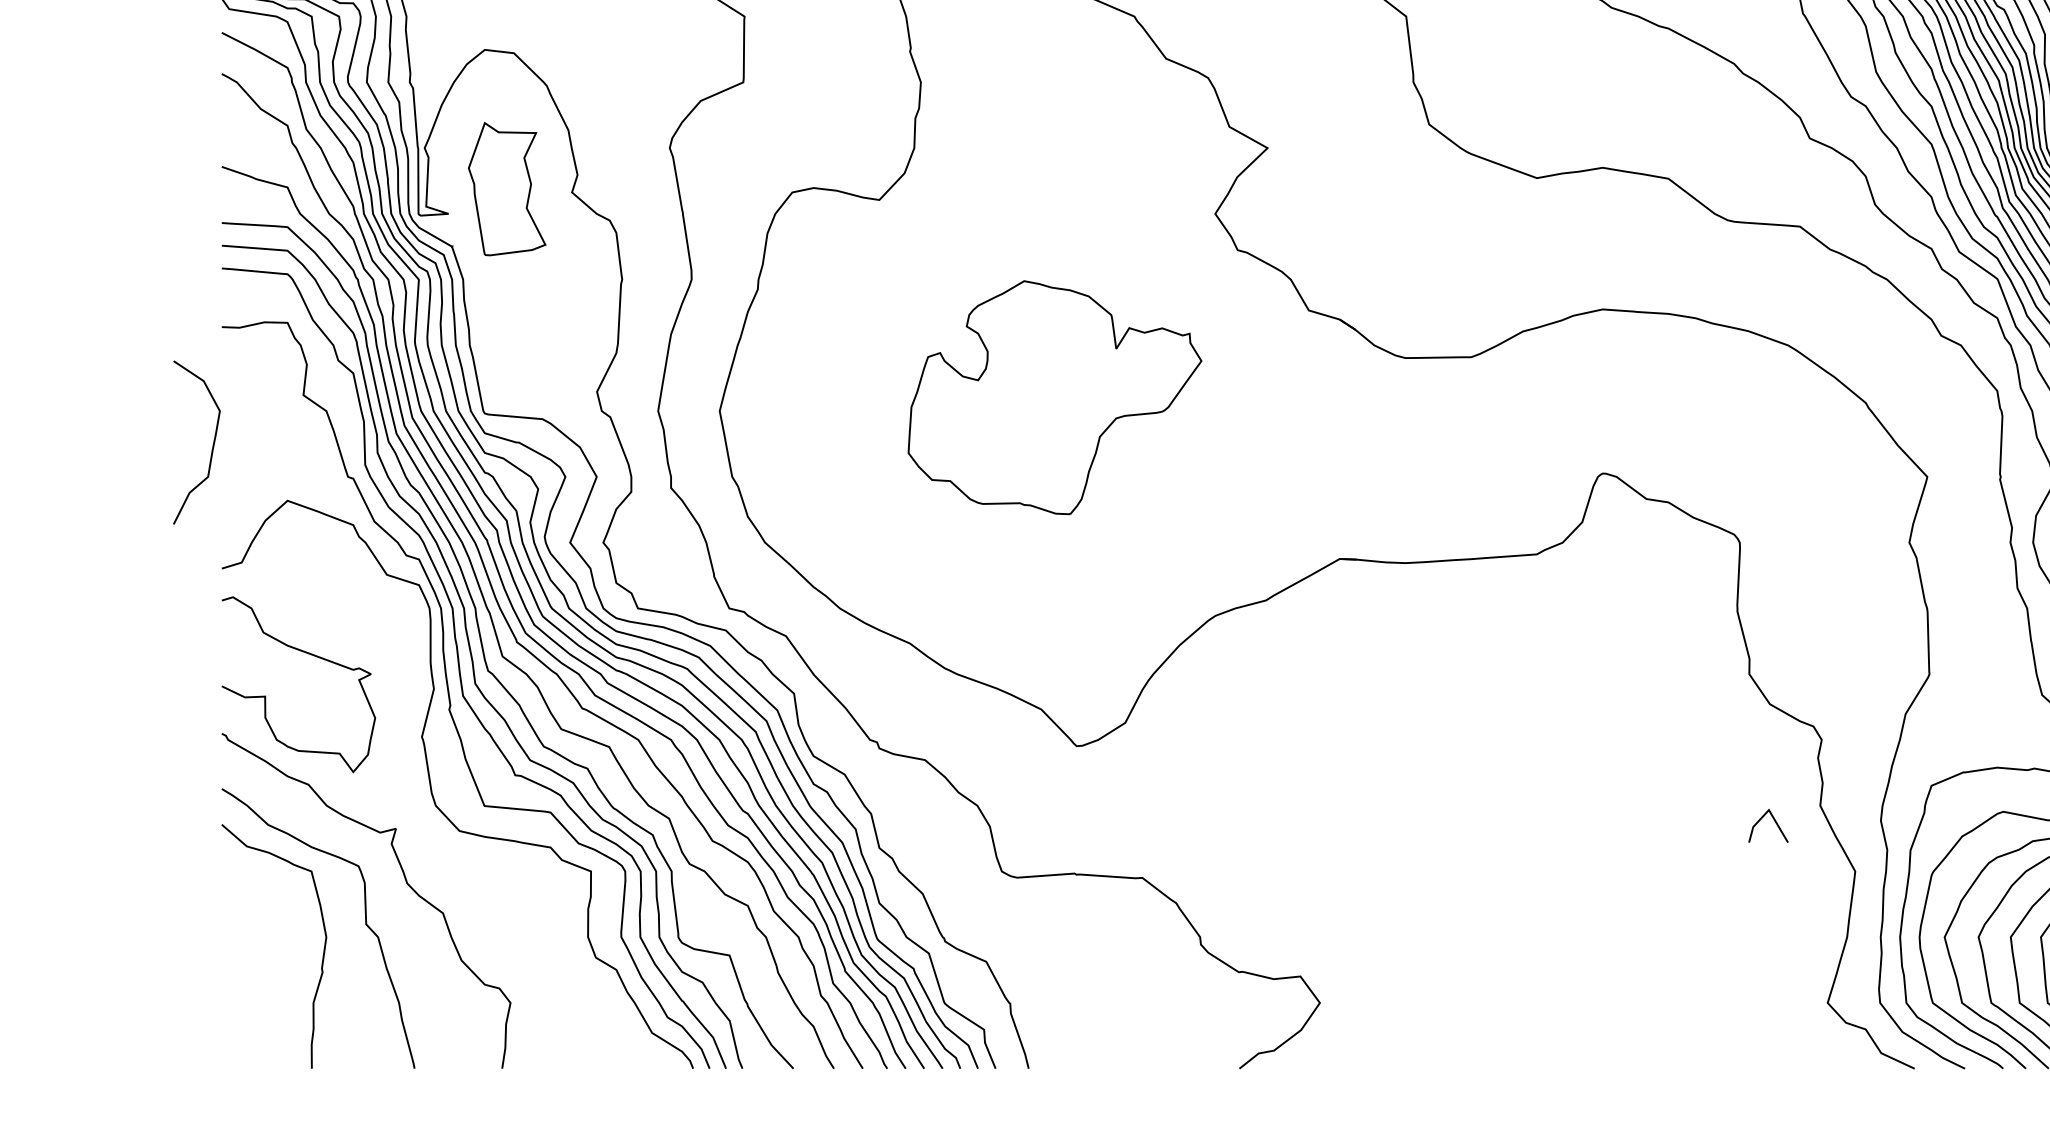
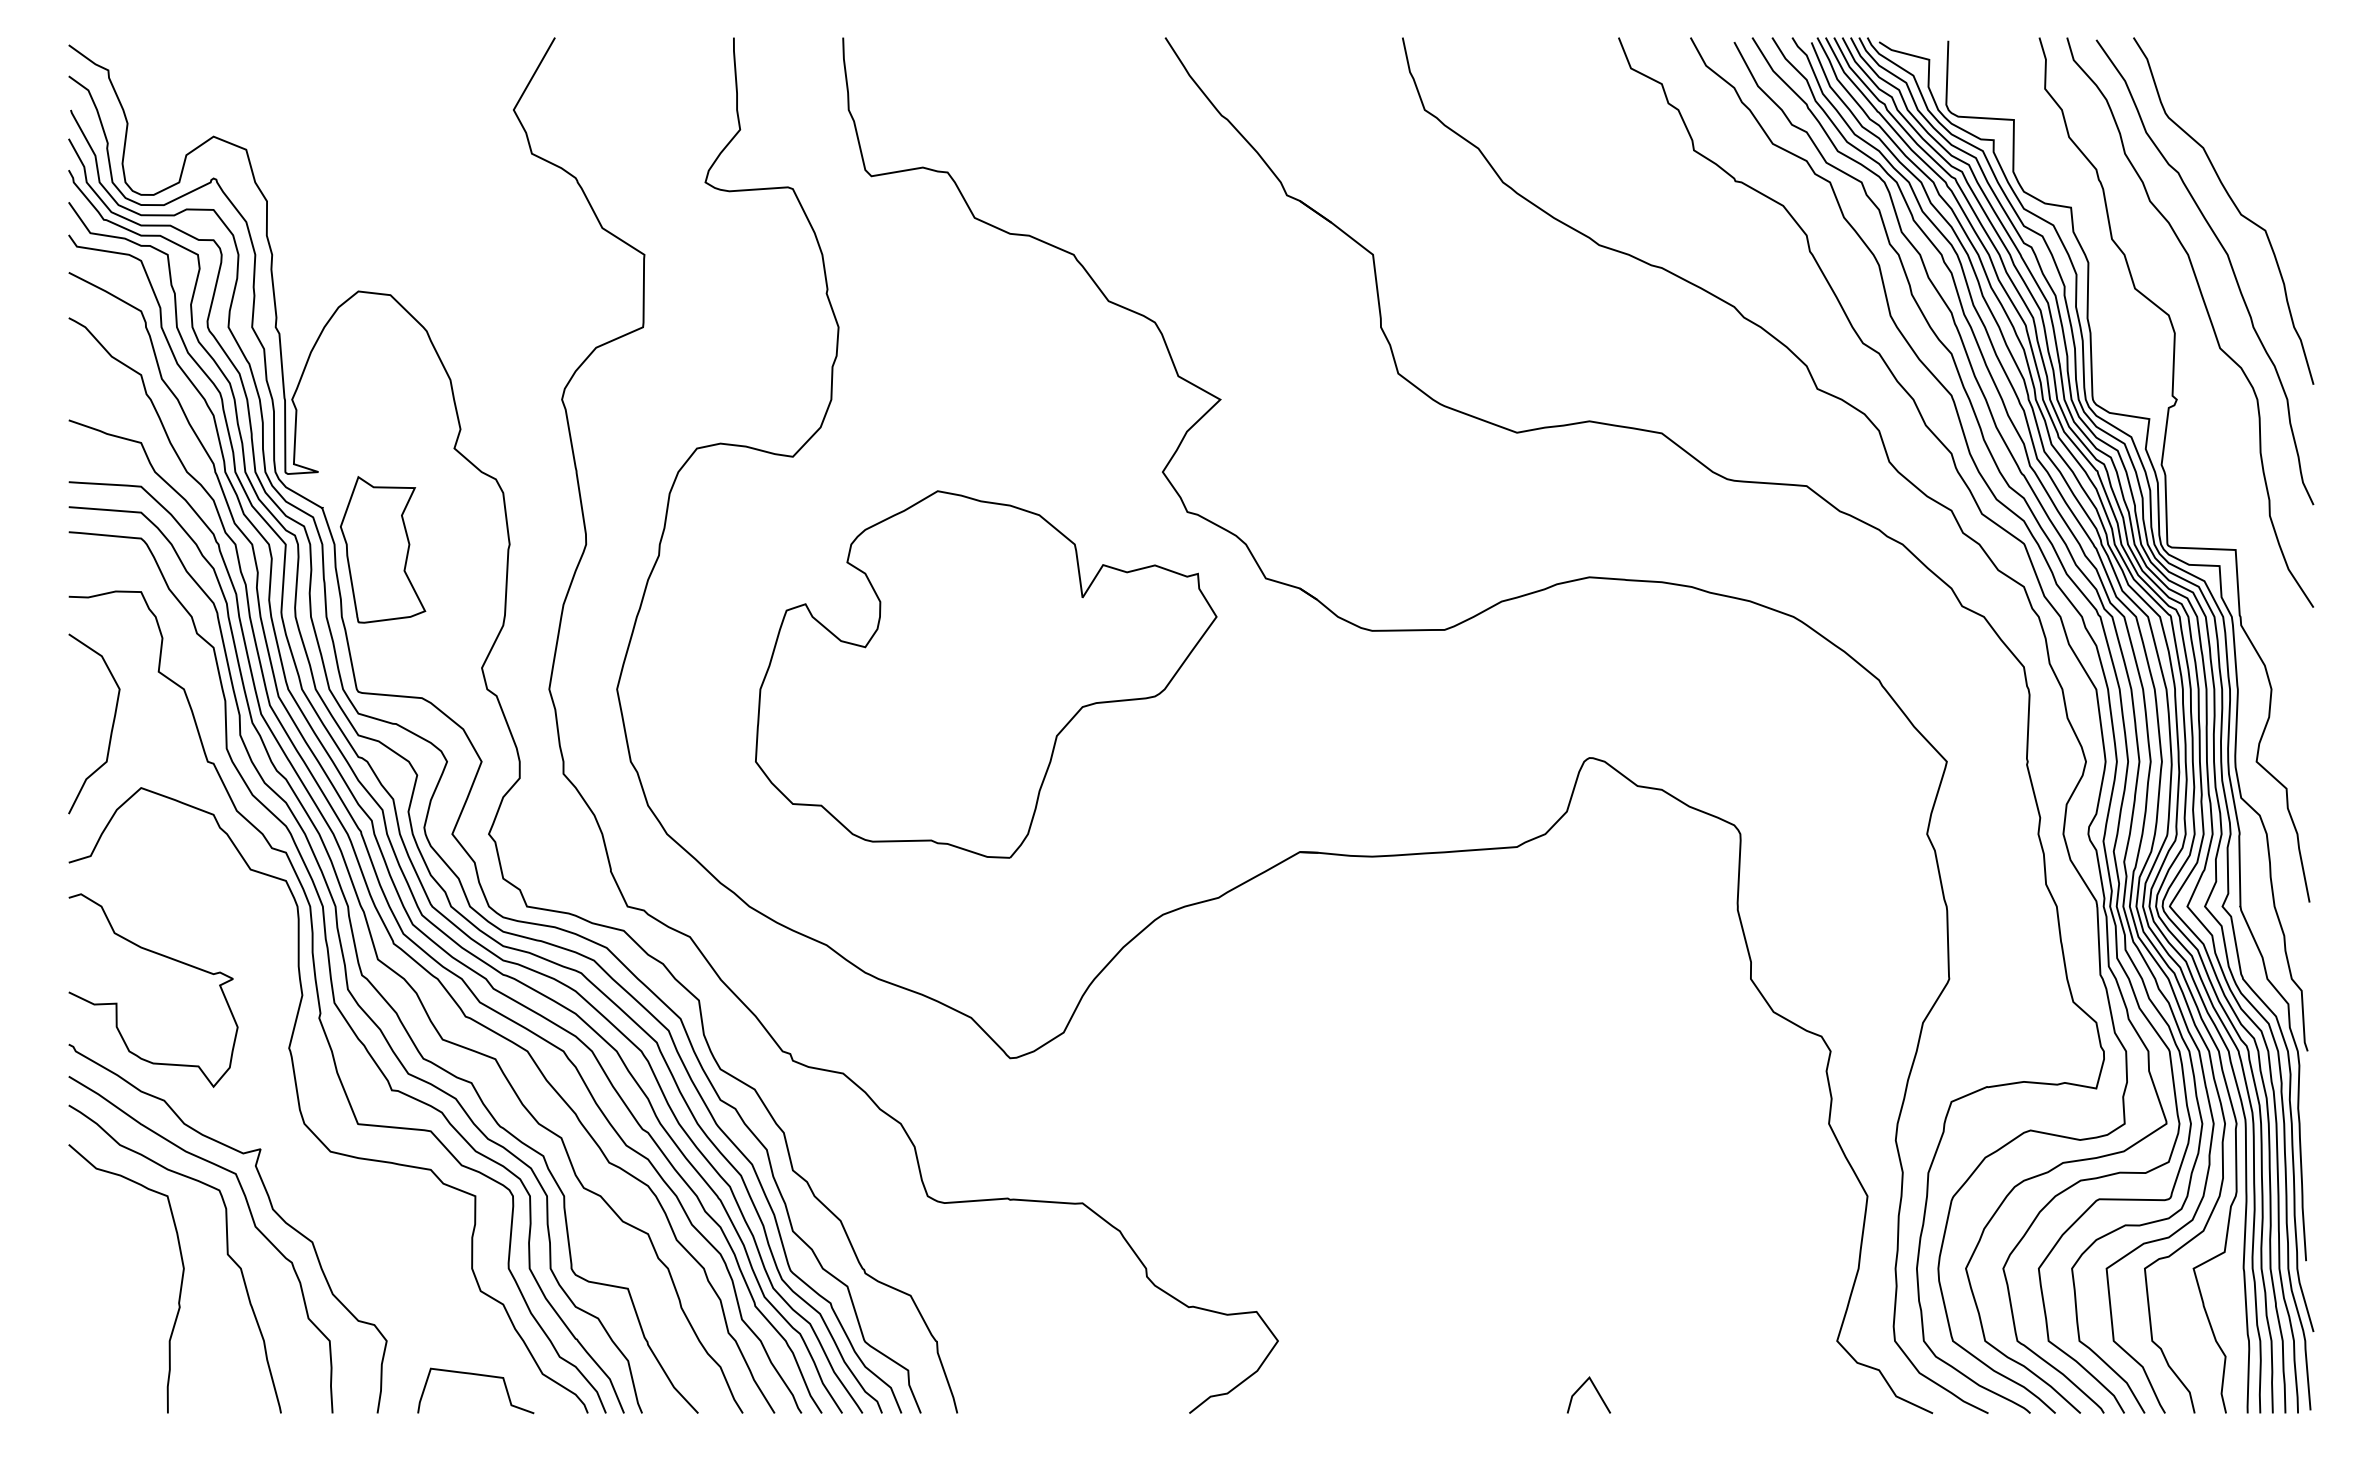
part: (506, 188) -> (382, 549), moved
part: (1055, 397) -> (986, 674), size x1.43
curve: (212, 445) -> (111, 727), moved
line: (1773, 819) -> (1594, 1388), moved
curve: (389, 897) -> (253, 1224), added
curve: (591, 1034) -> (475, 1375), added

